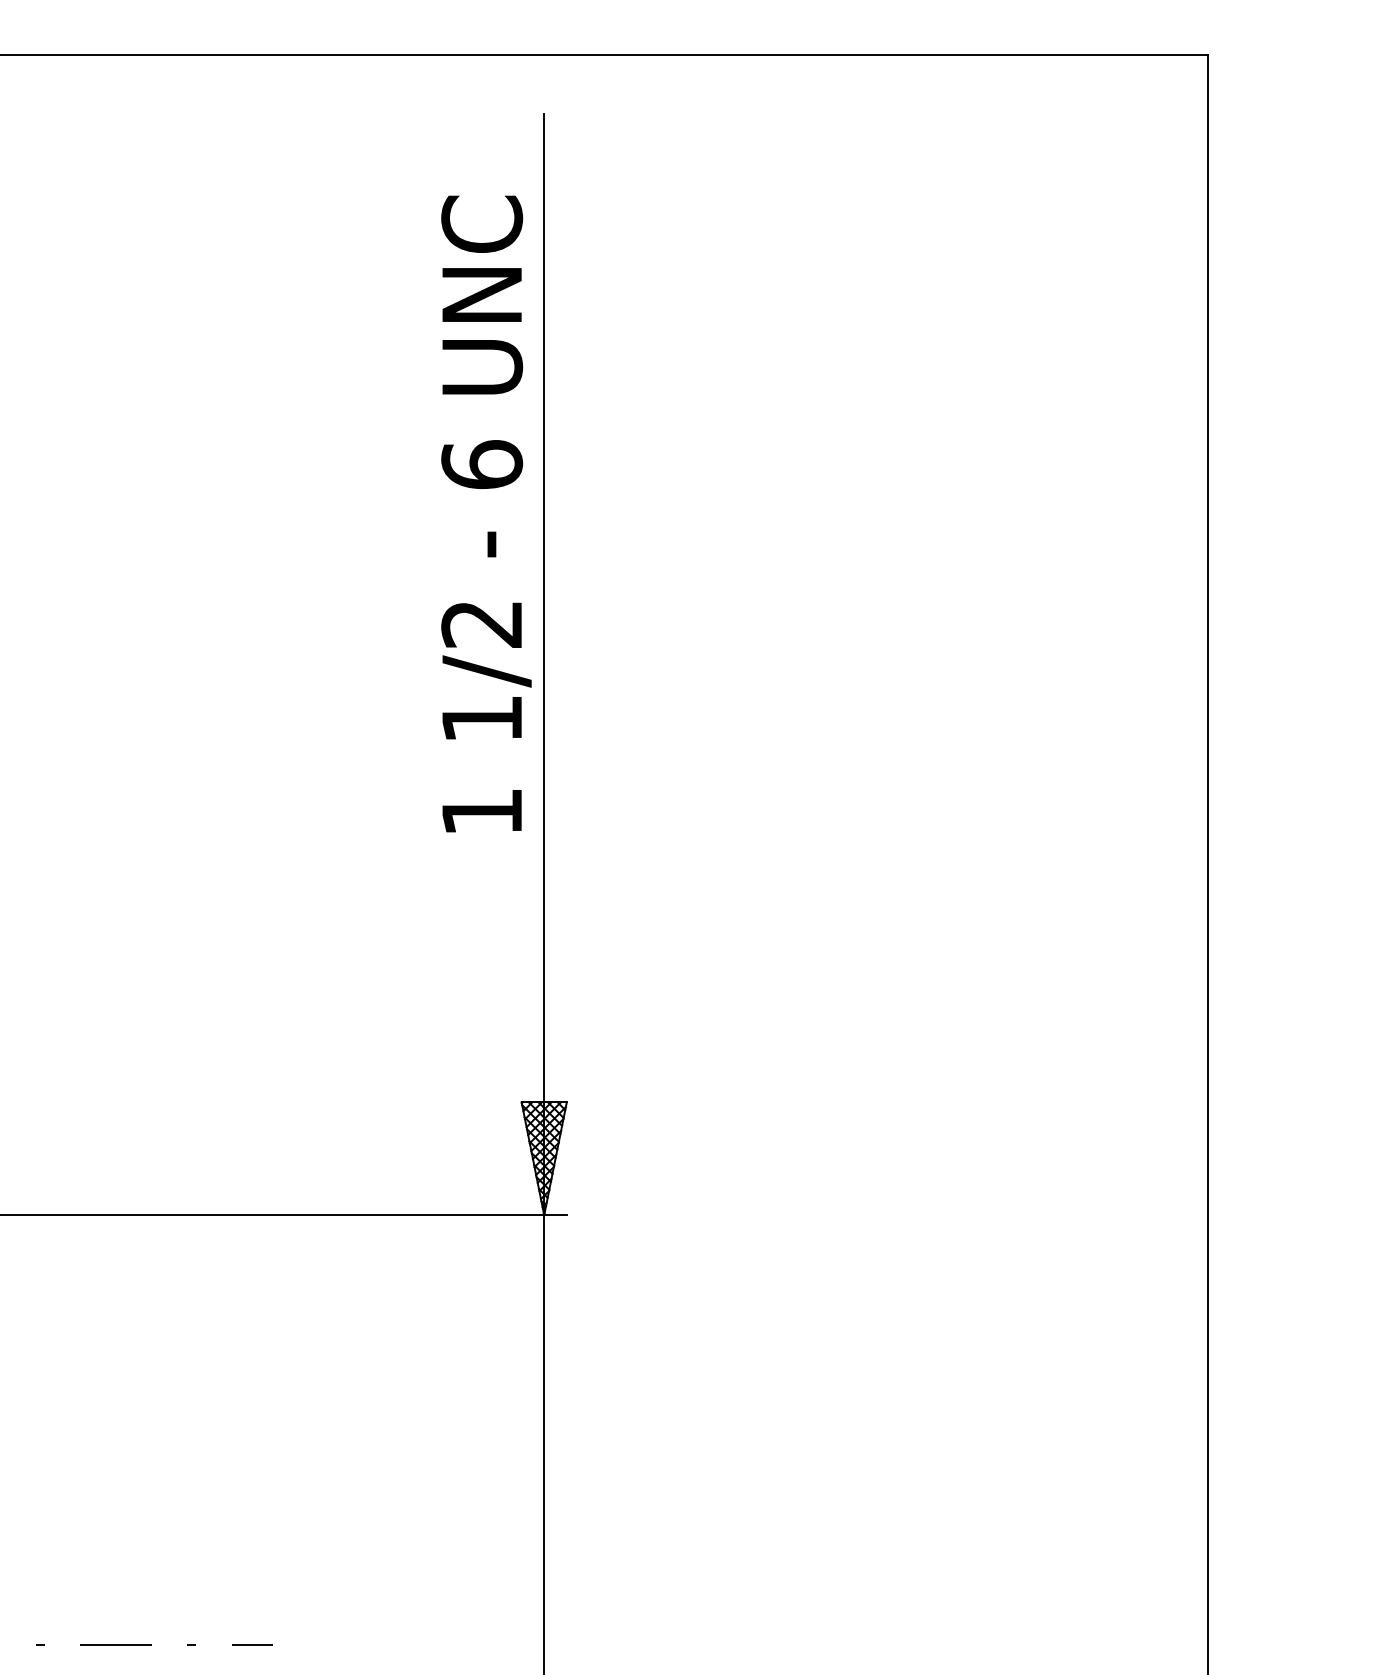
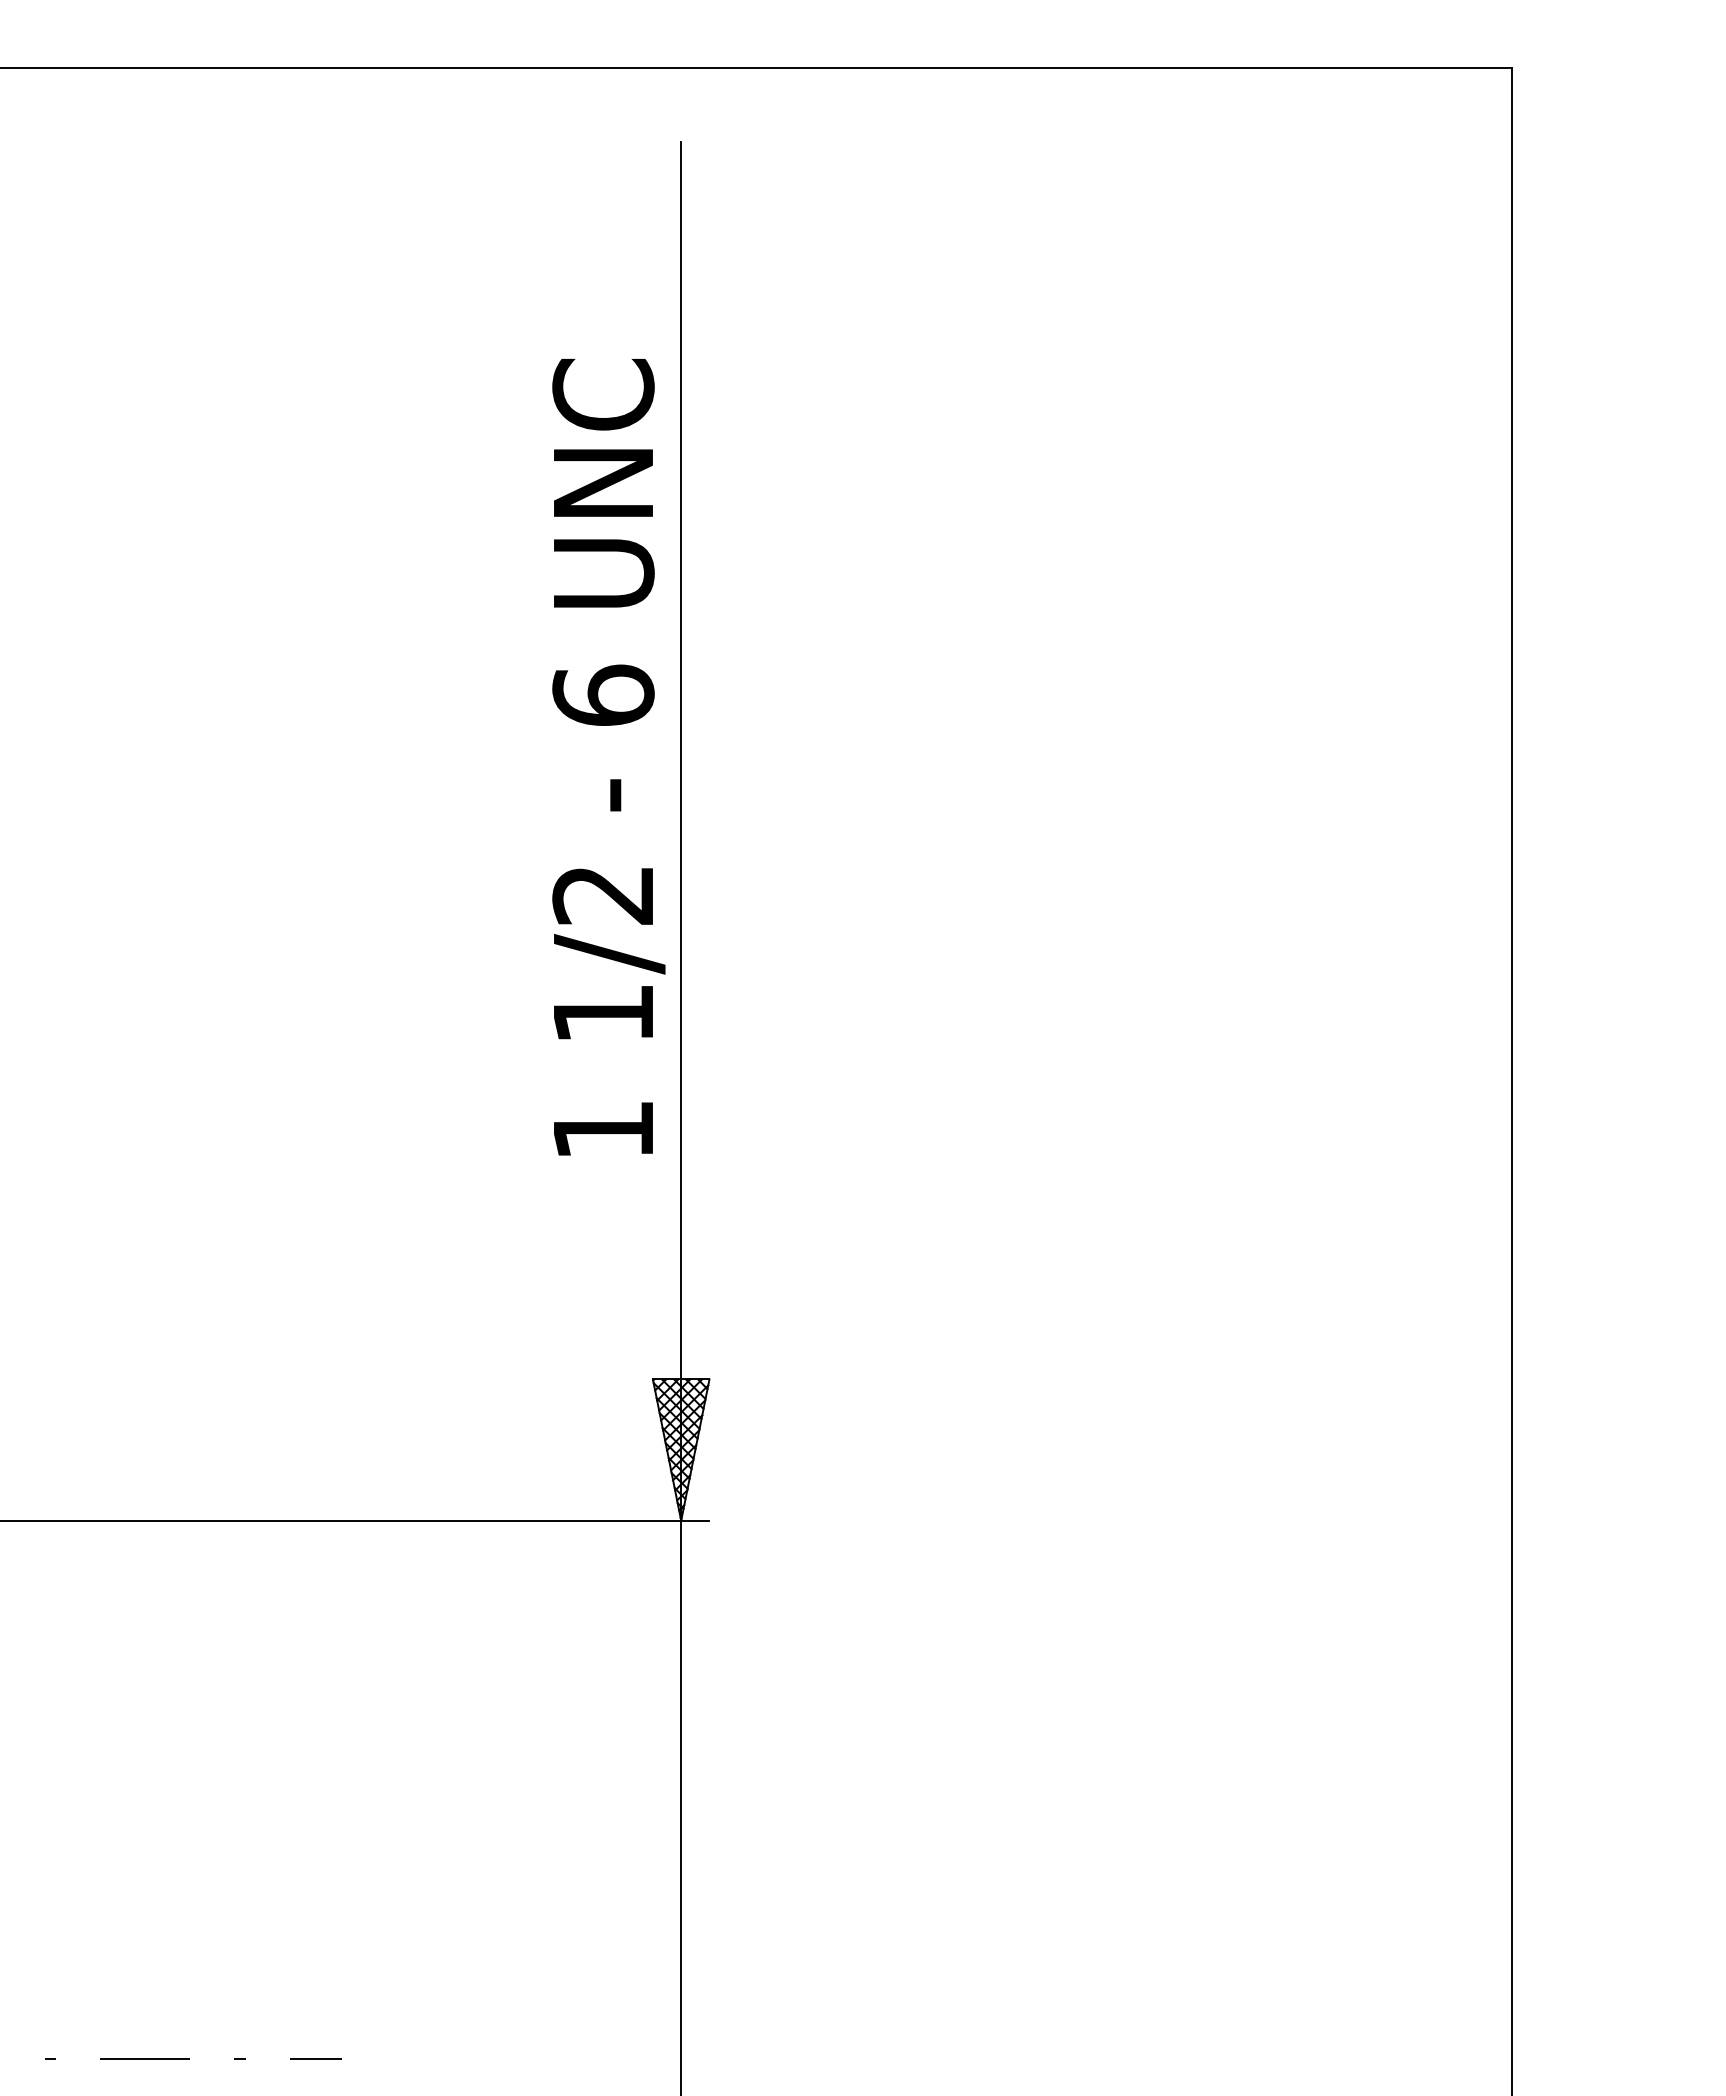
text: (486, 514) -> (608, 757), moved

